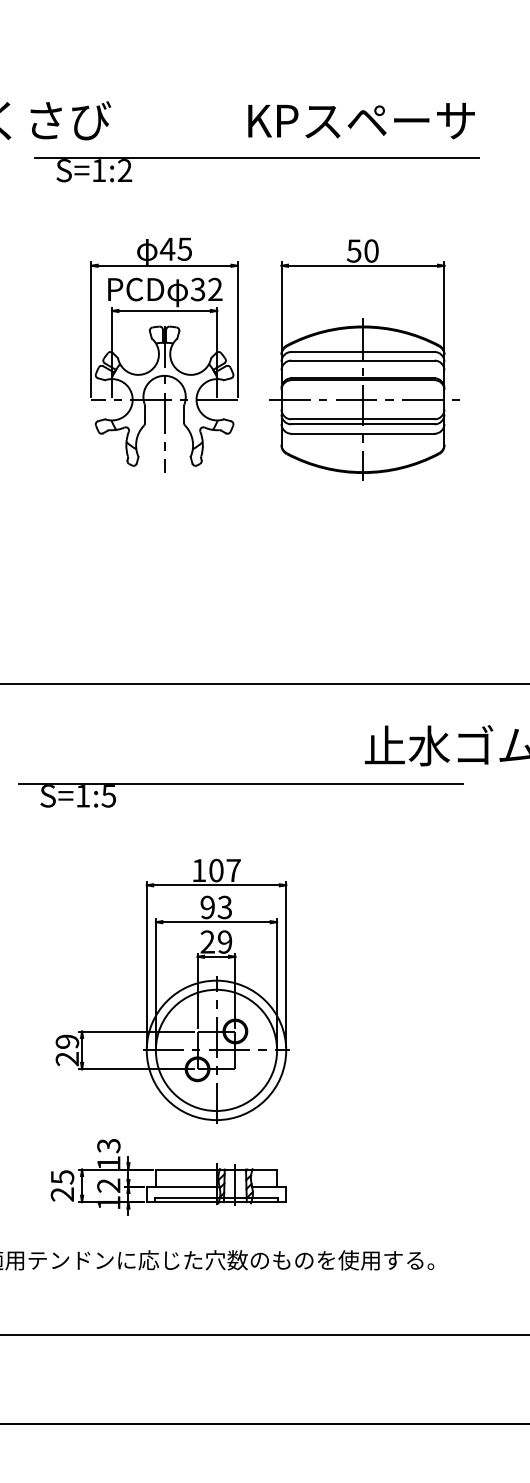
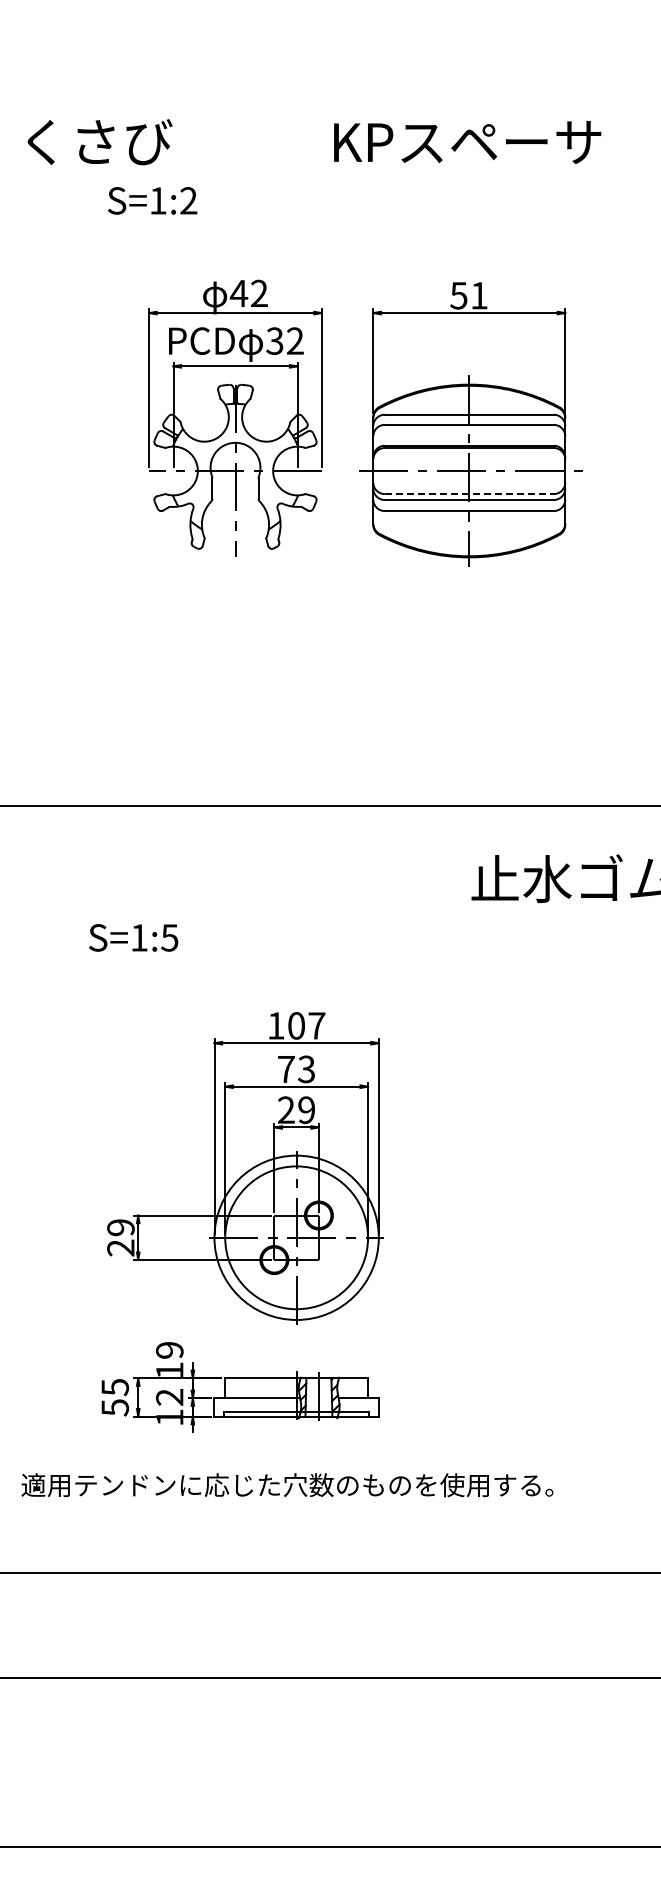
line: (256, 158) -> (343, 186), removed
text: (184, 249) -> (258, 293), 45 -> 42
text: (371, 250) -> (479, 295), 50 -> 51
line: (363, 419) -> (469, 494), solid -> dashed
line: (240, 783) -> (324, 923), removed
text: (207, 907) -> (286, 1069), 93 -> 73
text: (108, 1146) -> (169, 1350), 13 -> 19
text: (62, 1194) -> (115, 1407), 25 -> 55

